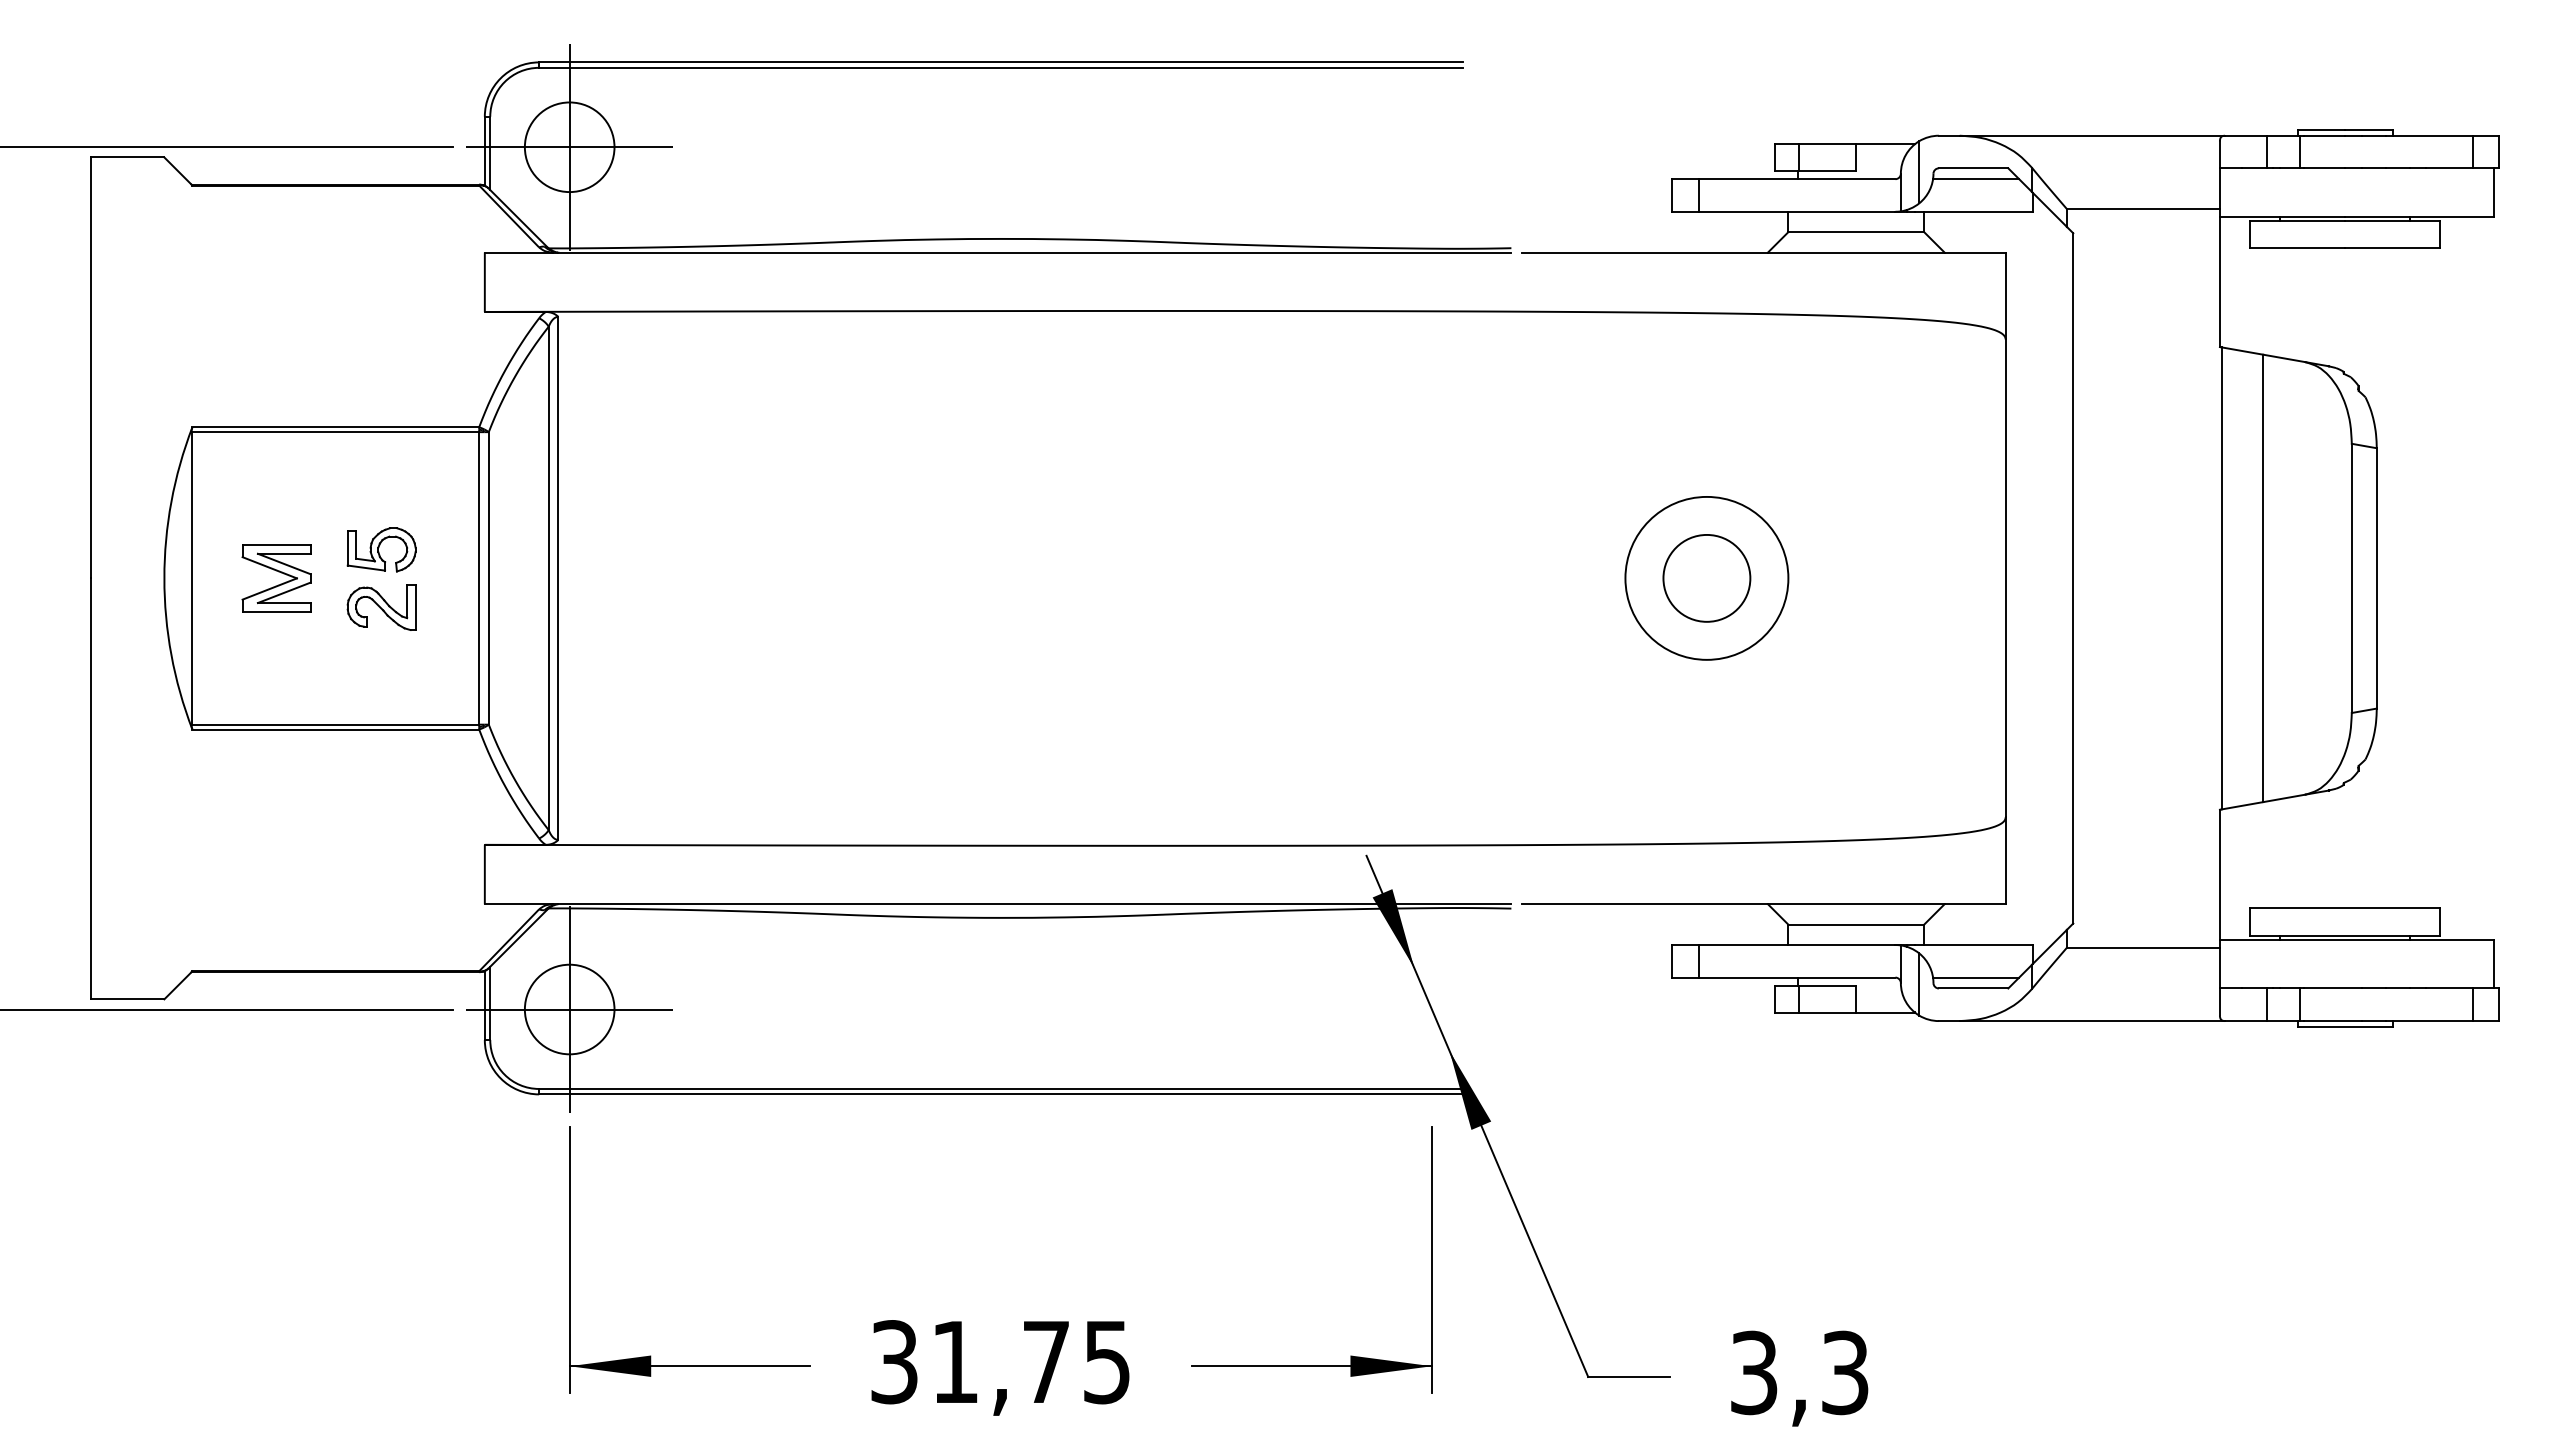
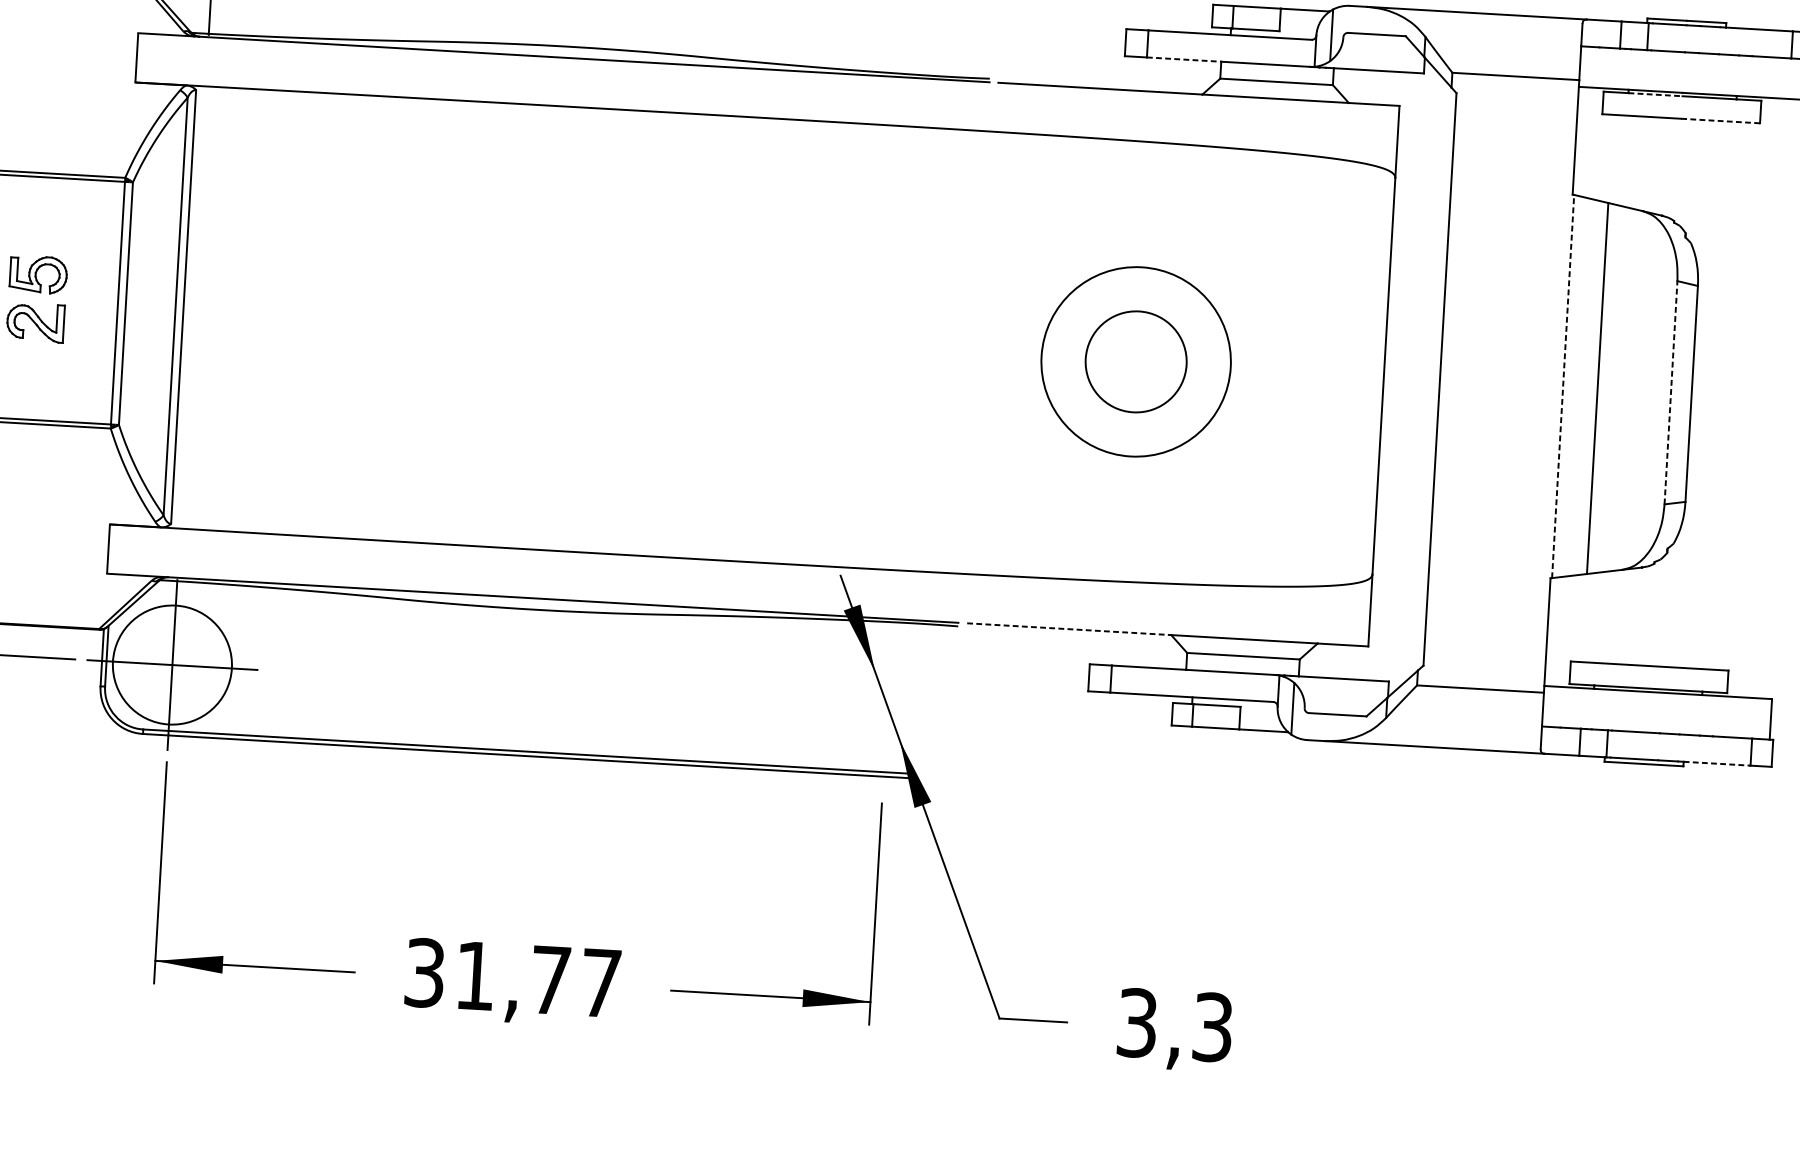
line: (1976, 179) -> (1378, 43), removed
line: (1743, 211) -> (1184, 59), solid -> dashed
line: (2312, 221) -> (1655, 94), solid -> dashed
line: (2392, 248) -> (1720, 121), solid -> dashed
circle: (1706, 577) -> (1135, 361), size x1.4
circle: (1706, 577) -> (1135, 361), size x1.4
line: (2221, 577) -> (1562, 385), solid -> dashed
line: (2351, 578) -> (1670, 392), solid -> dashed
line: (1645, 904) -> (1069, 629), solid -> dashed
line: (1976, 977) -> (1340, 705), removed
circle: (569, 1009) -> (172, 665), size x1.6
line: (2433, 1021) -> (1717, 764), solid -> dashed
text: (1106, 1362) -> (600, 983), 31,75 -> 31,77

